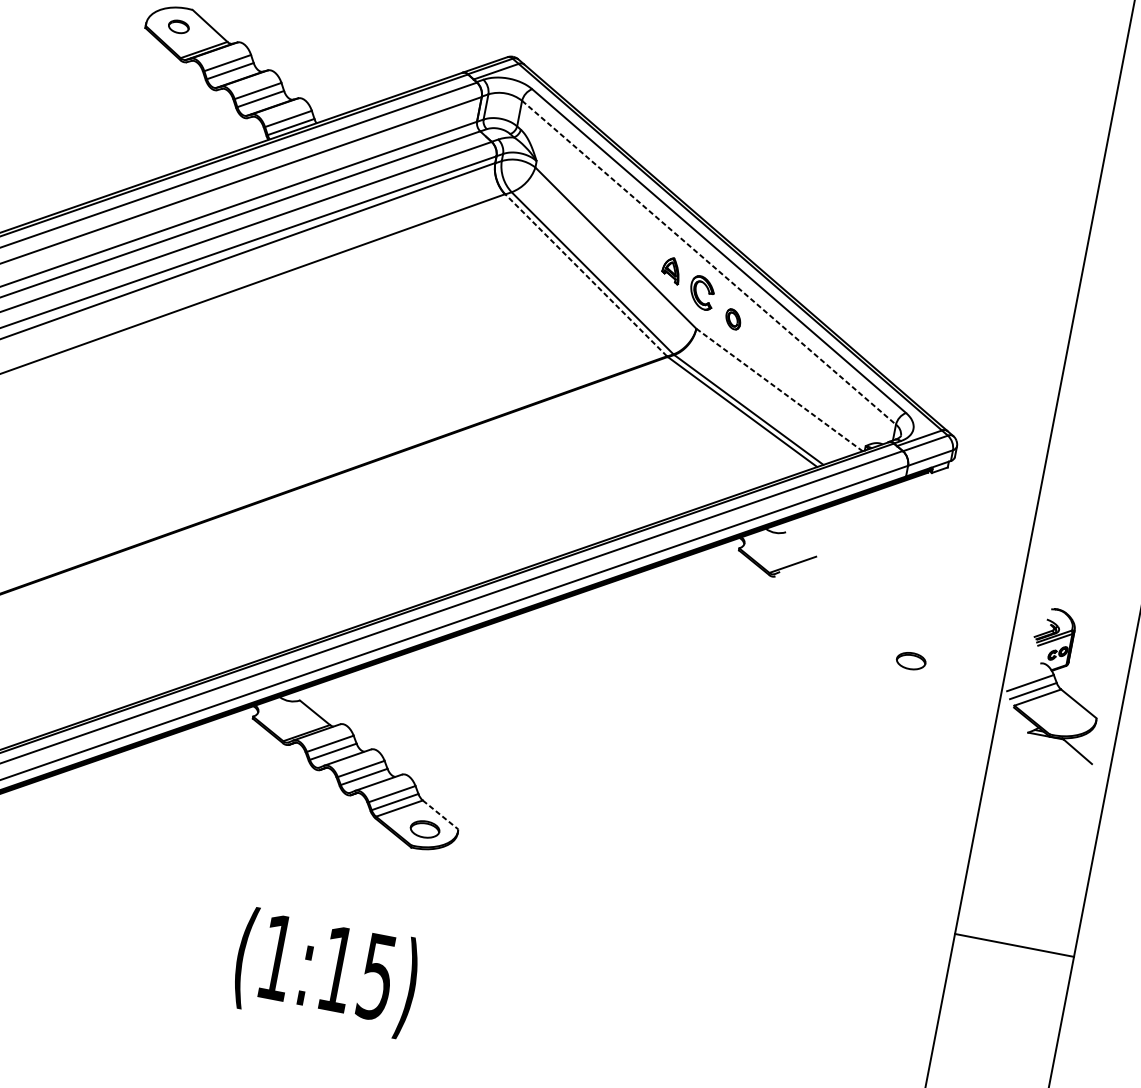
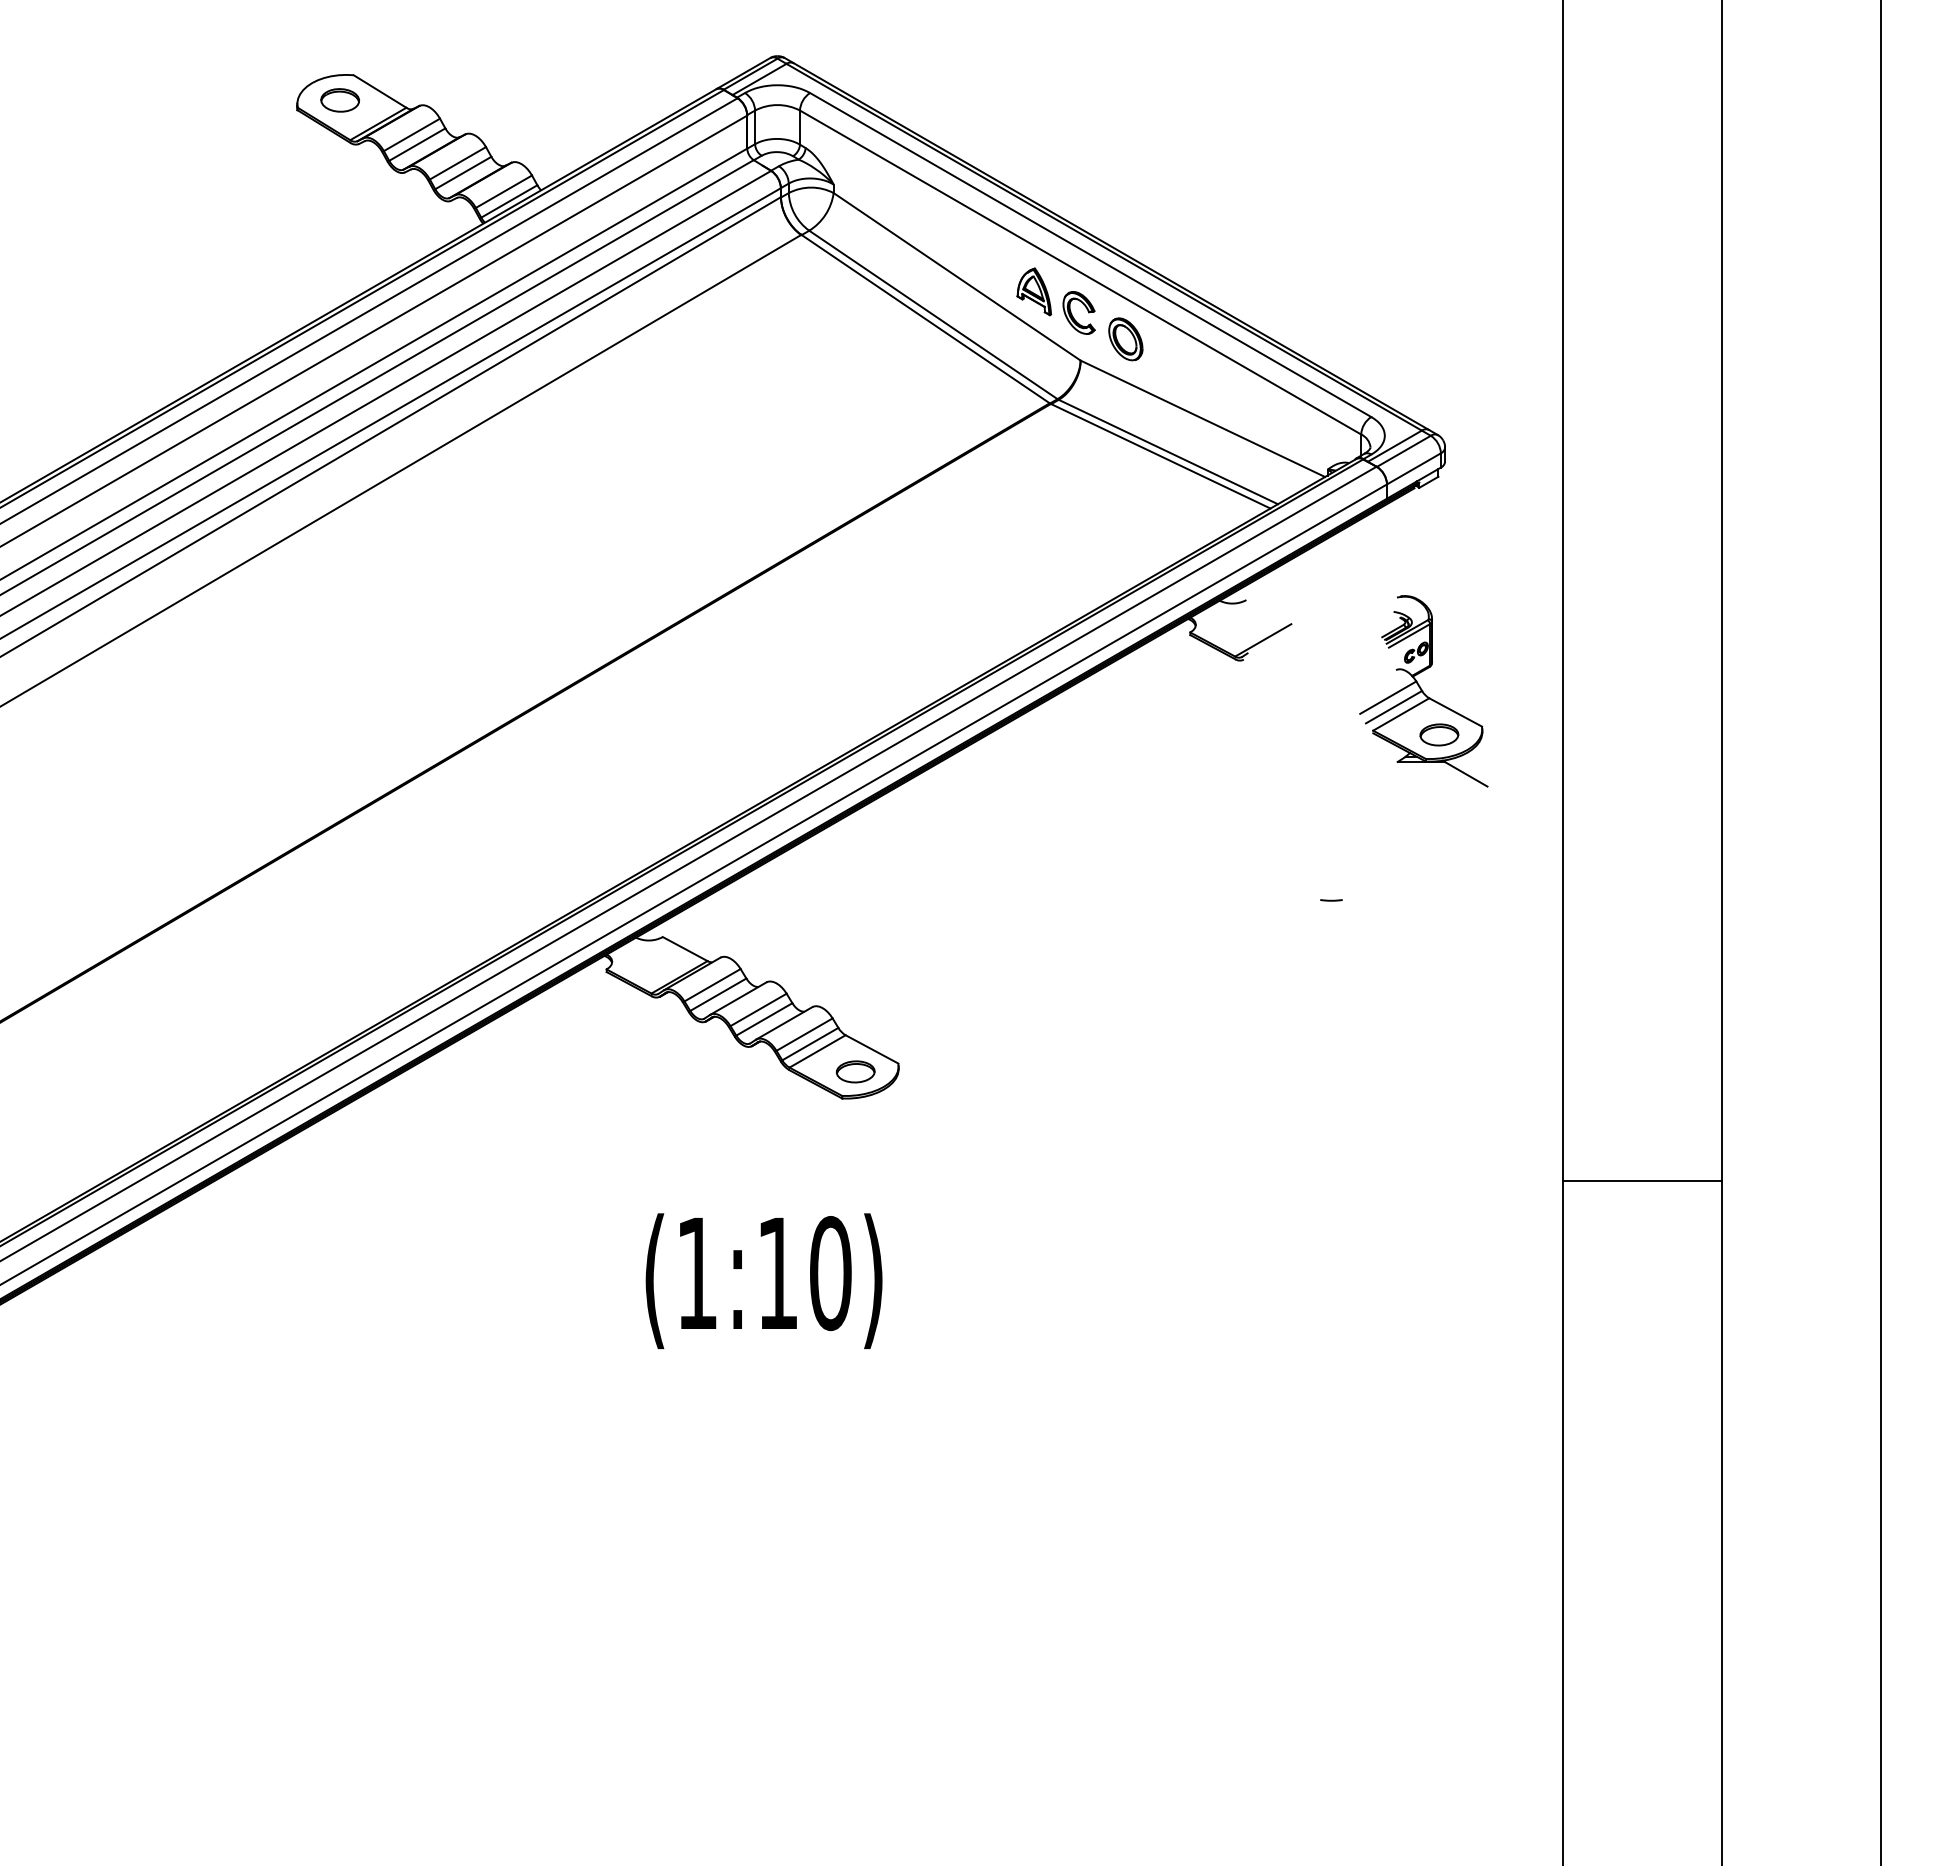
part: (178, 26) -> (339, 100), size x1.43
line: (709, 262) -> (1081, 272), dashed -> solid
part: (671, 270) -> (1034, 291), size x1.43
line: (586, 274) -> (925, 318), dashed -> solid
part: (733, 319) -> (1125, 339), size x1.67
line: (779, 390) -> (1203, 419), dashed -> solid
part: (1057, 683) -> (1423, 691), moved
line: (806, 769) -> (1331, 900), added
line: (440, 815) -> (872, 1049), dashed -> solid
line: (1014, 945) -> (1642, 1181), moved
text: (377, 976) -> (830, 1273), (1:15) -> (1:10)

